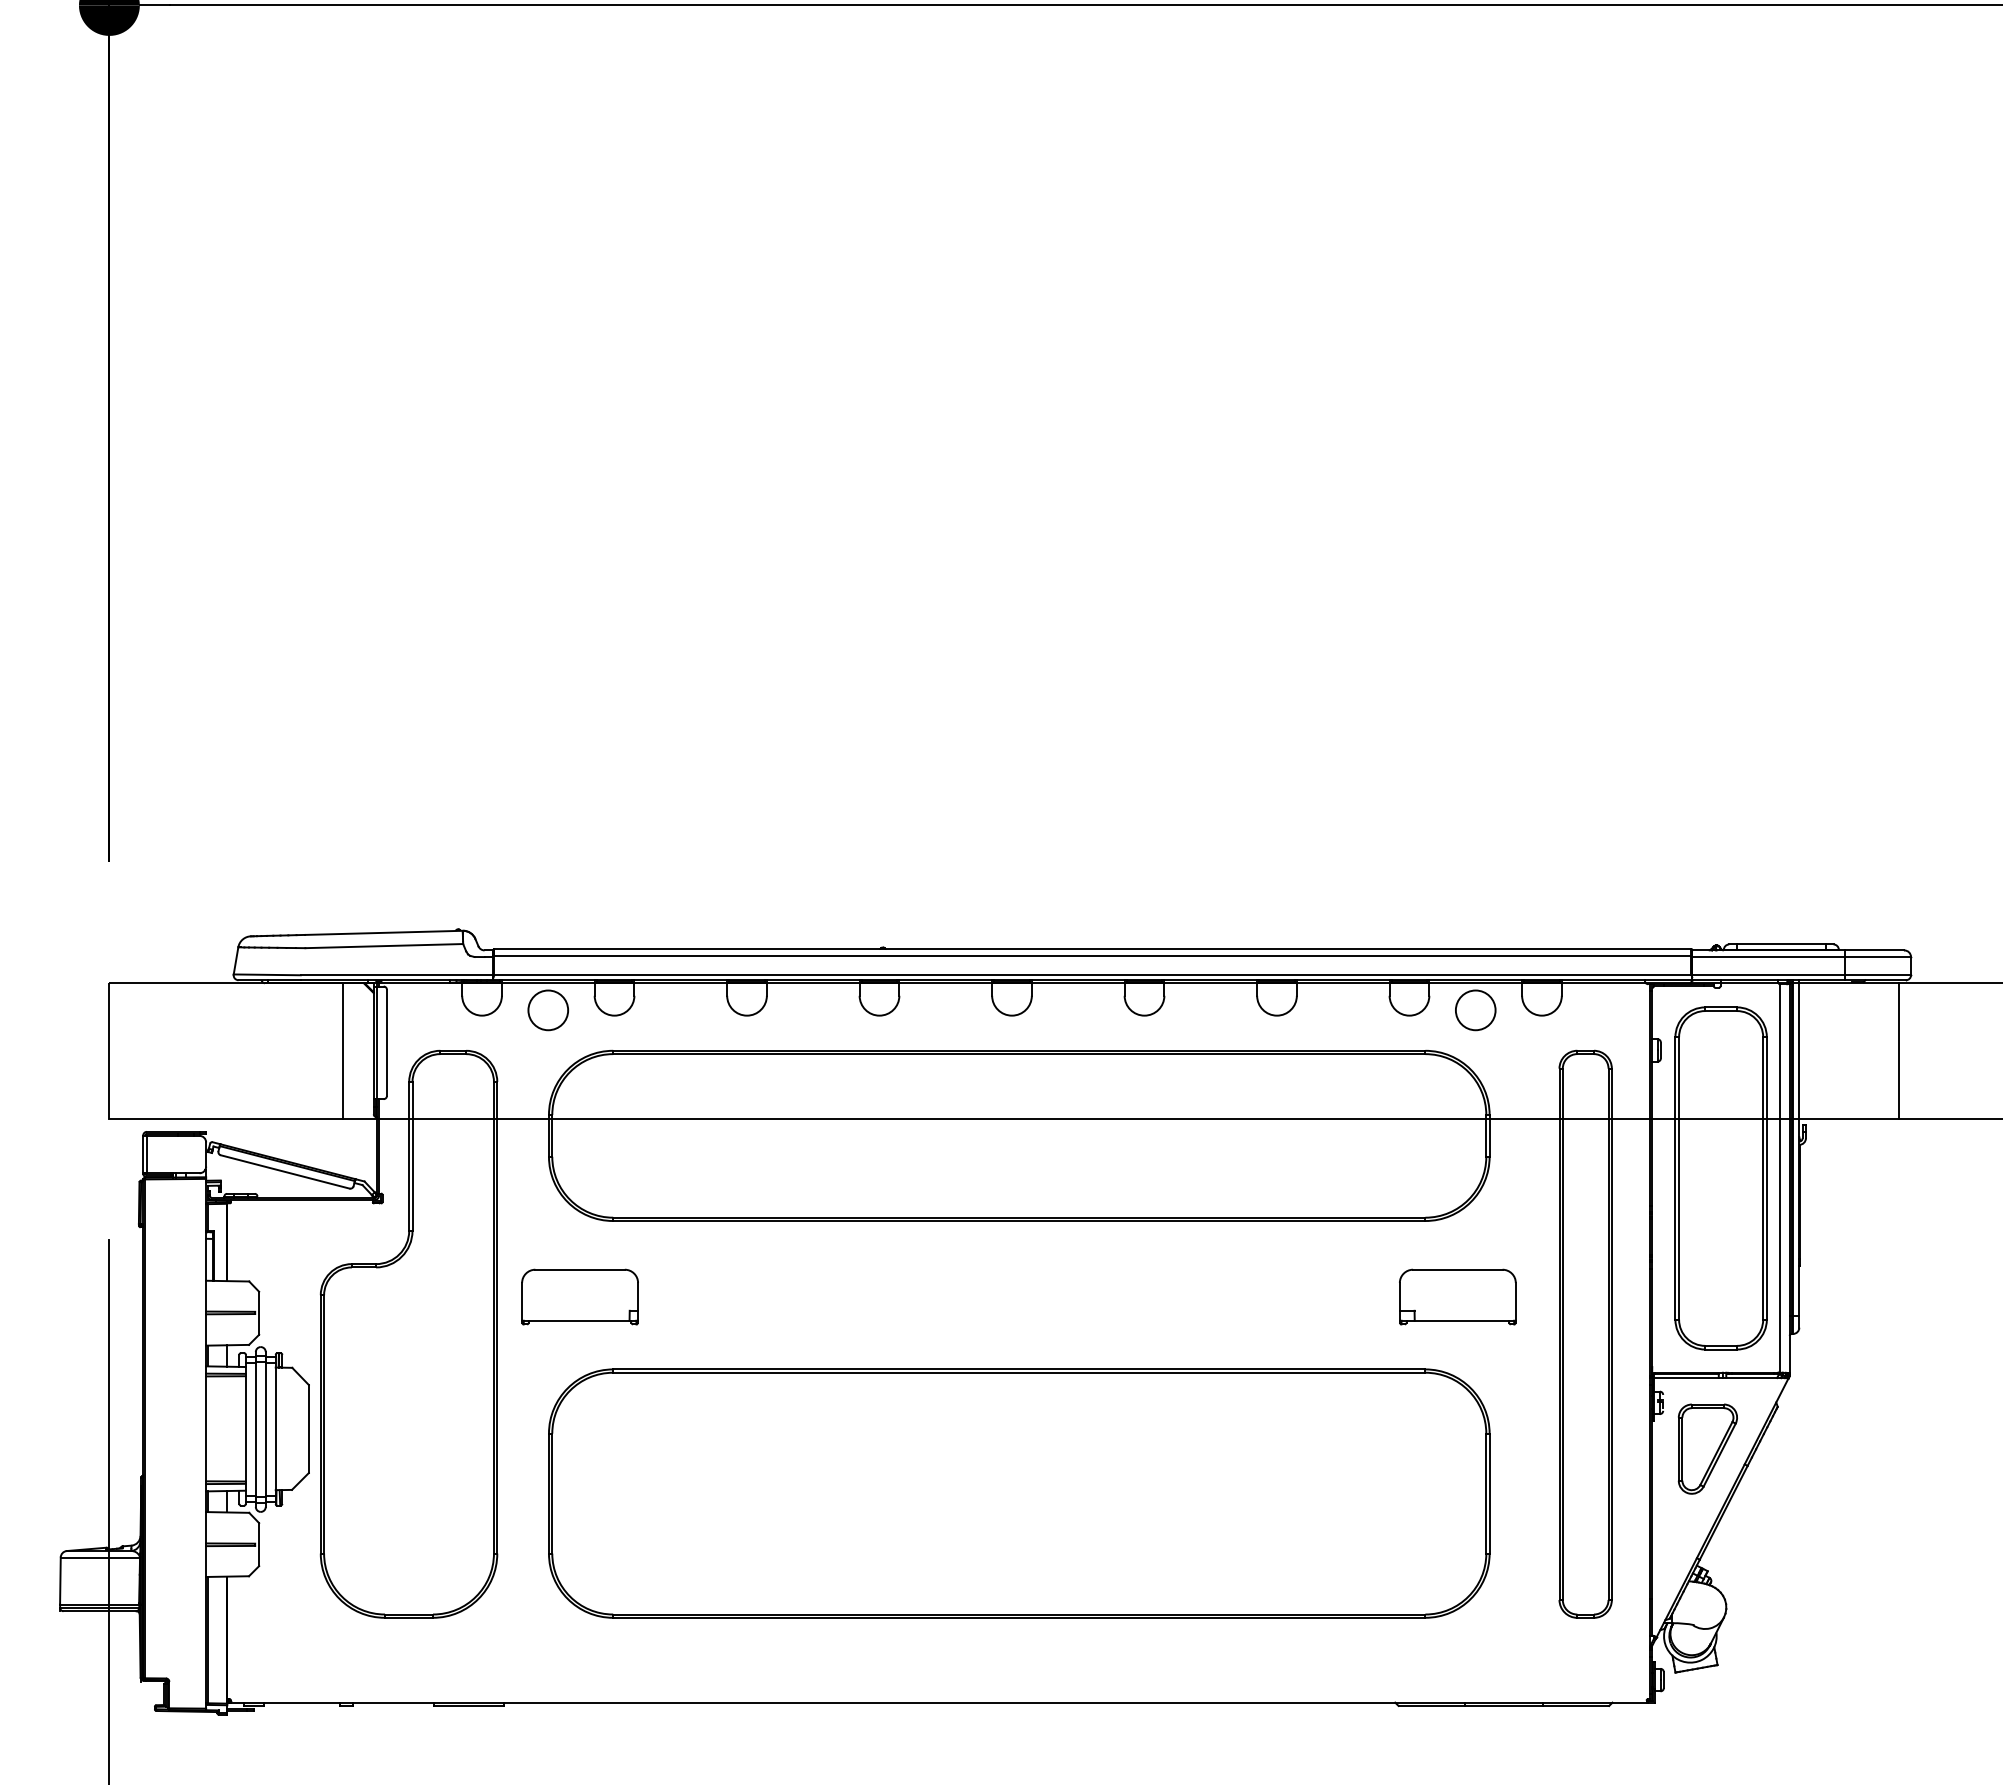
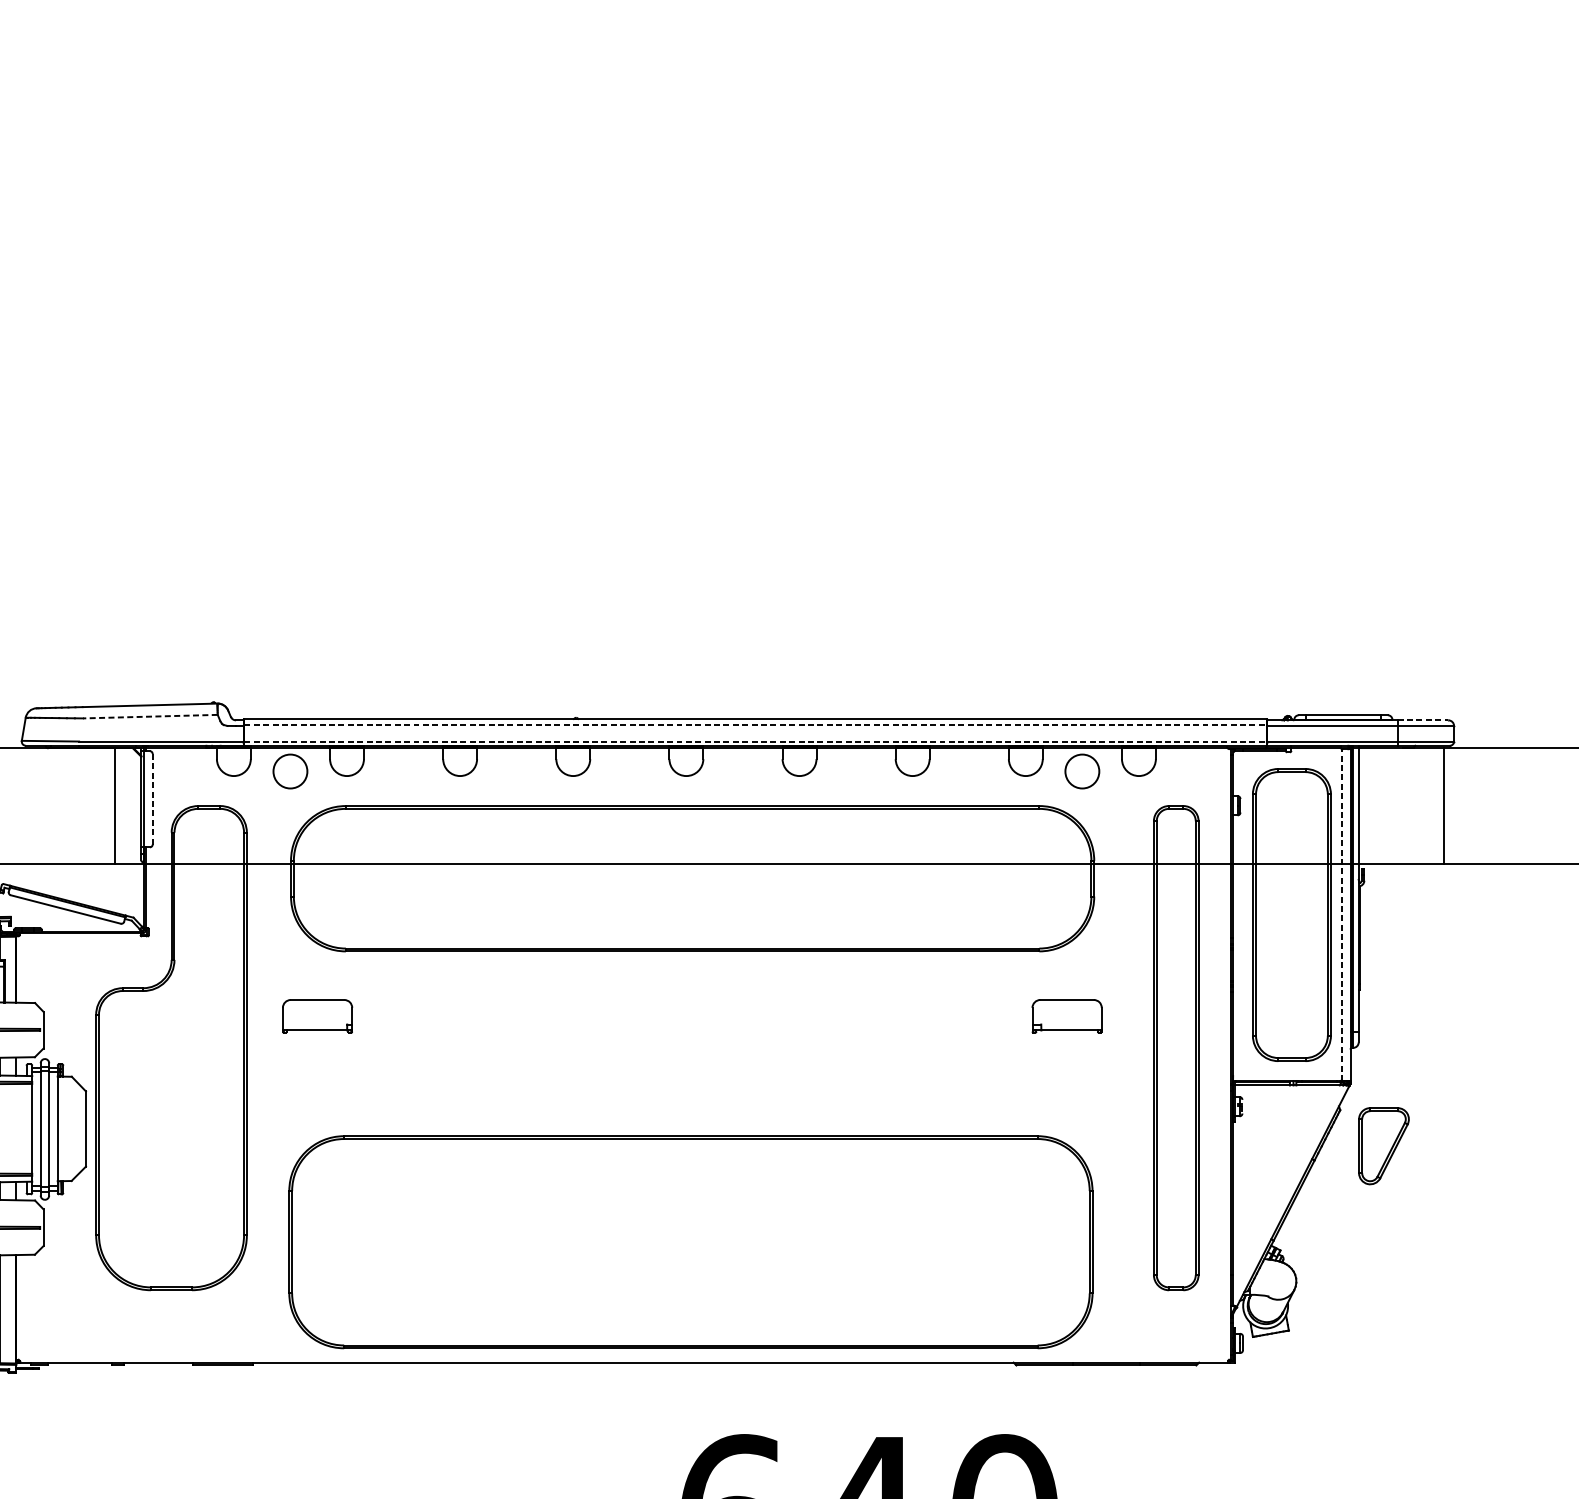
line: (384, 946) -> (150, 716), solid -> dashed
line: (1874, 950) -> (1422, 720), solid -> dashed
line: (1092, 955) -> (755, 724), solid -> dashed
line: (1092, 975) -> (755, 741), solid -> dashed
line: (387, 1042) -> (153, 798), solid -> dashed
line: (1779, 1177) -> (1341, 914), solid -> dashed
part: (579, 1296) -> (317, 1015), size x0.7
part: (1457, 1296) -> (1066, 1015), size x0.7
part: (1707, 1448) -> (1383, 1145), moved
part: (1019, 1493) -> (691, 1242), moved

